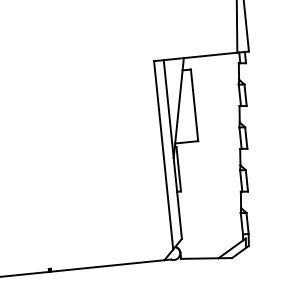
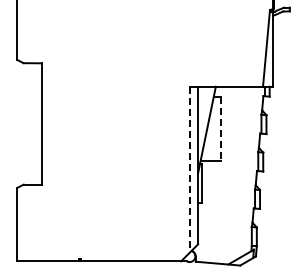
line: (195, 104) -> (221, 128), solid -> dashed
line: (163, 156) -> (189, 170), solid -> dashed

